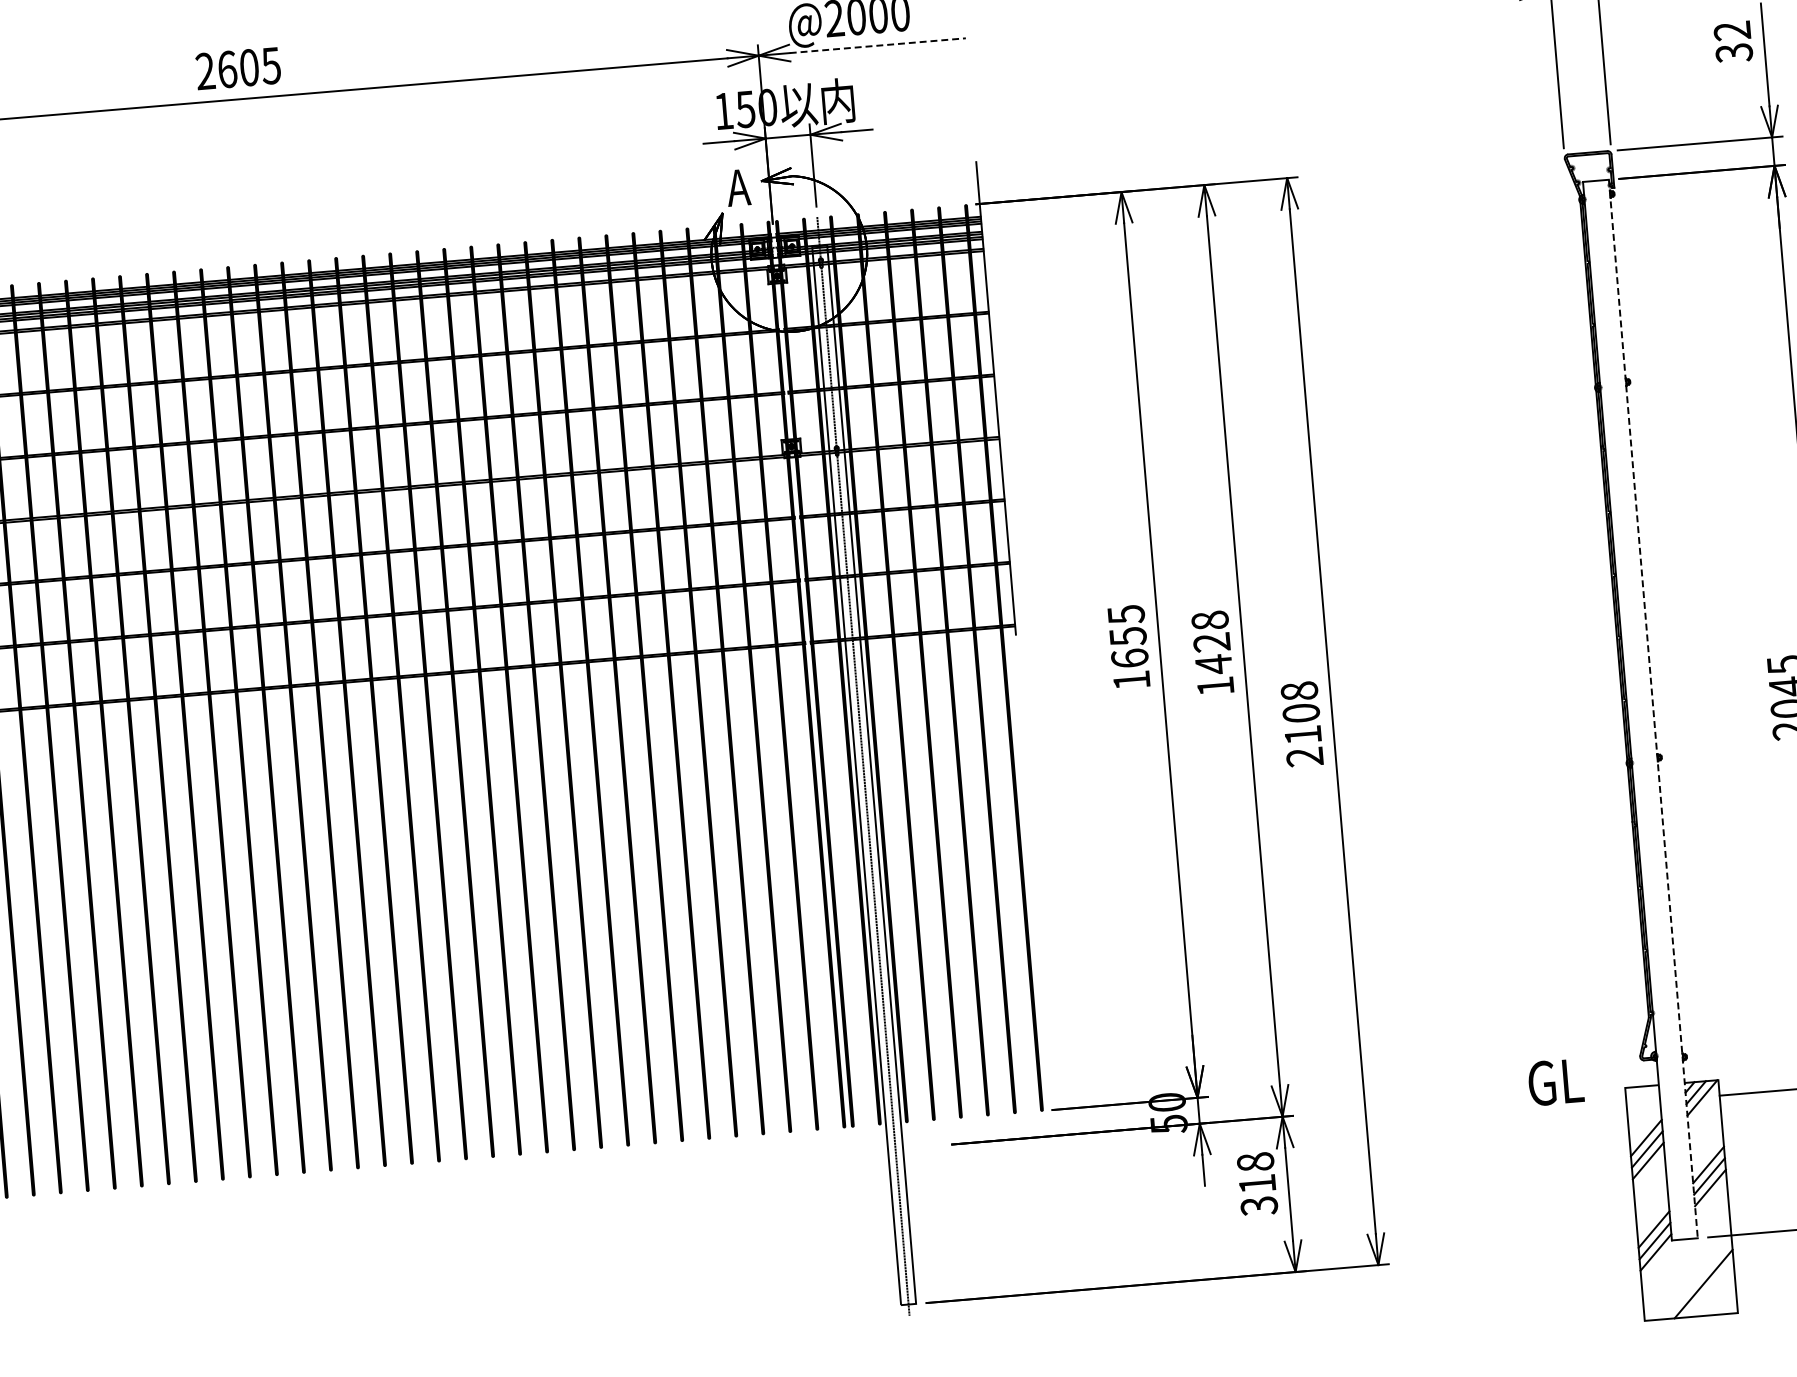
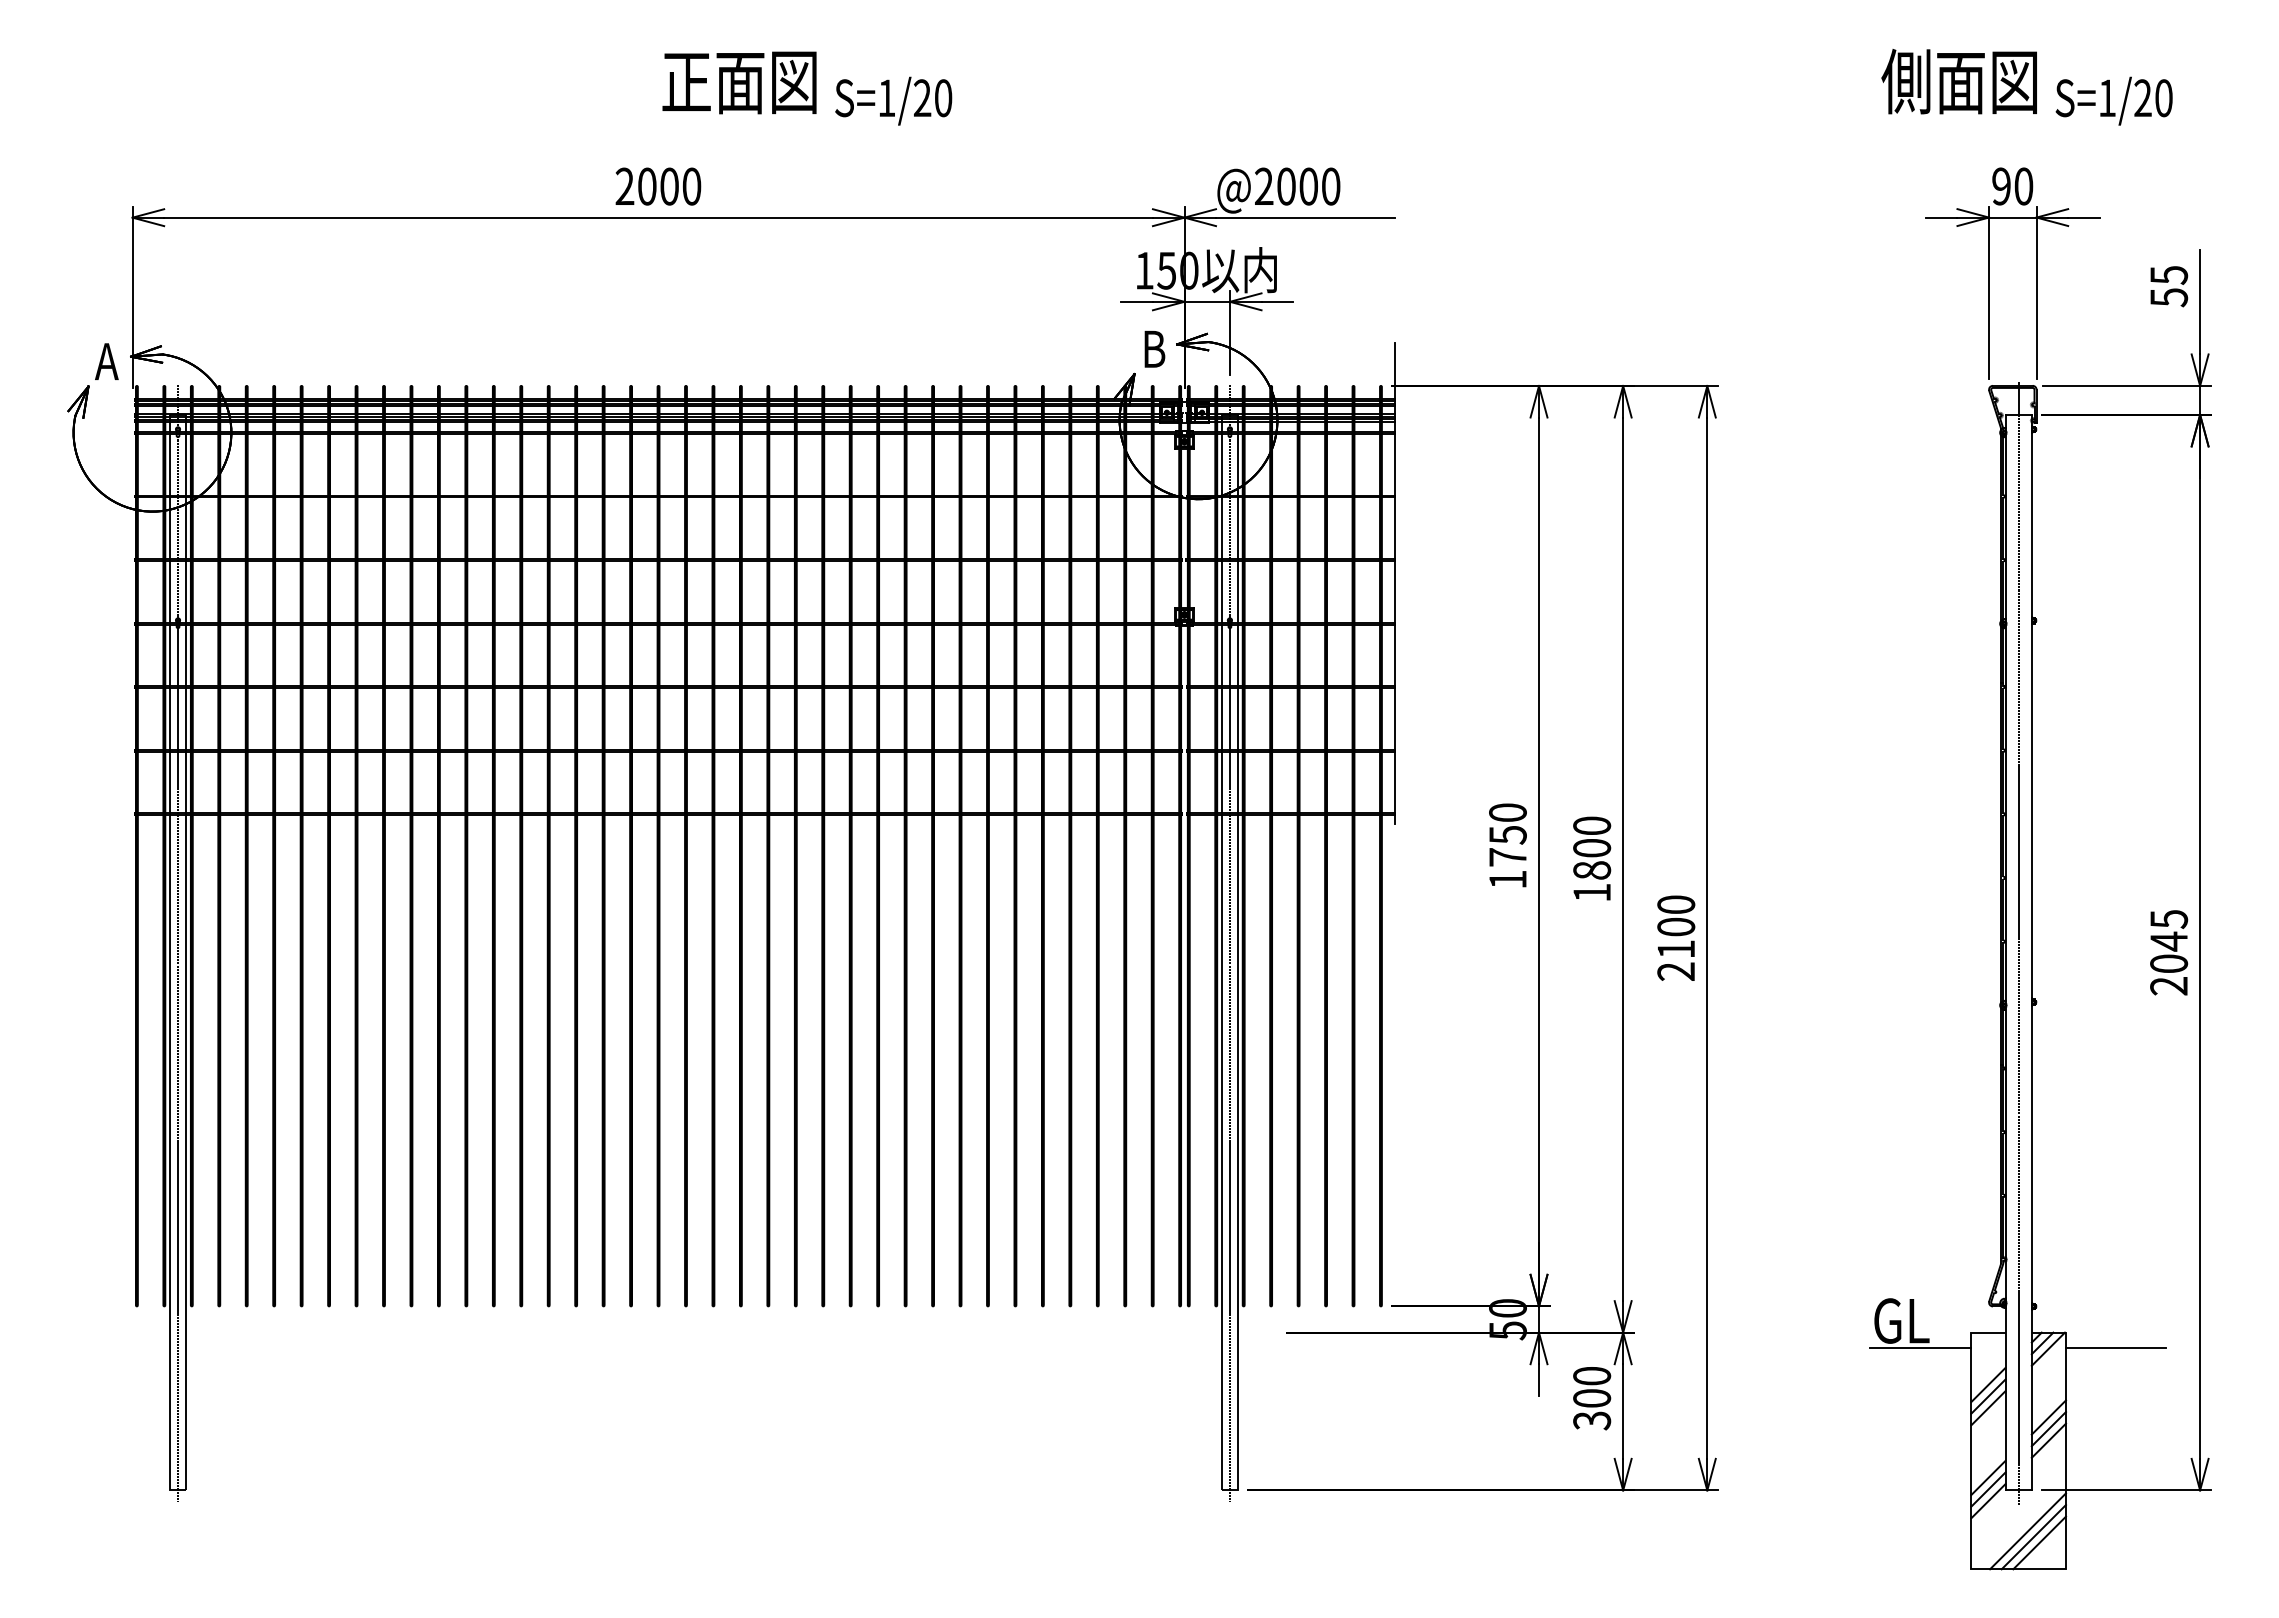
text: (1733, 42) -> (2169, 286), 32 -> 55
line: (878, 45) -> (1306, 217), dashed -> solid
text: (249, 67) -> (669, 186), 2605 -> 2000
text: (739, 187) -> (1153, 348), A -> B
text: (1127, 636) -> (1507, 834), 1655 -> 1750
text: (1212, 642) -> (1592, 848), 1428 -> 1800
text: (1298, 691) -> (1675, 904), 2108 -> 2100
line: (1639, 701) -> (2018, 943), added
line: (1653, 708) -> (2031, 952), dashed -> solid
line: (1576, 1107) -> (1920, 1348), added
text: (1256, 1172) -> (1592, 1386), 318 -> 300
line: (1696, 1279) -> (2027, 1531), added
line: (1709, 1288) -> (2039, 1542), added

